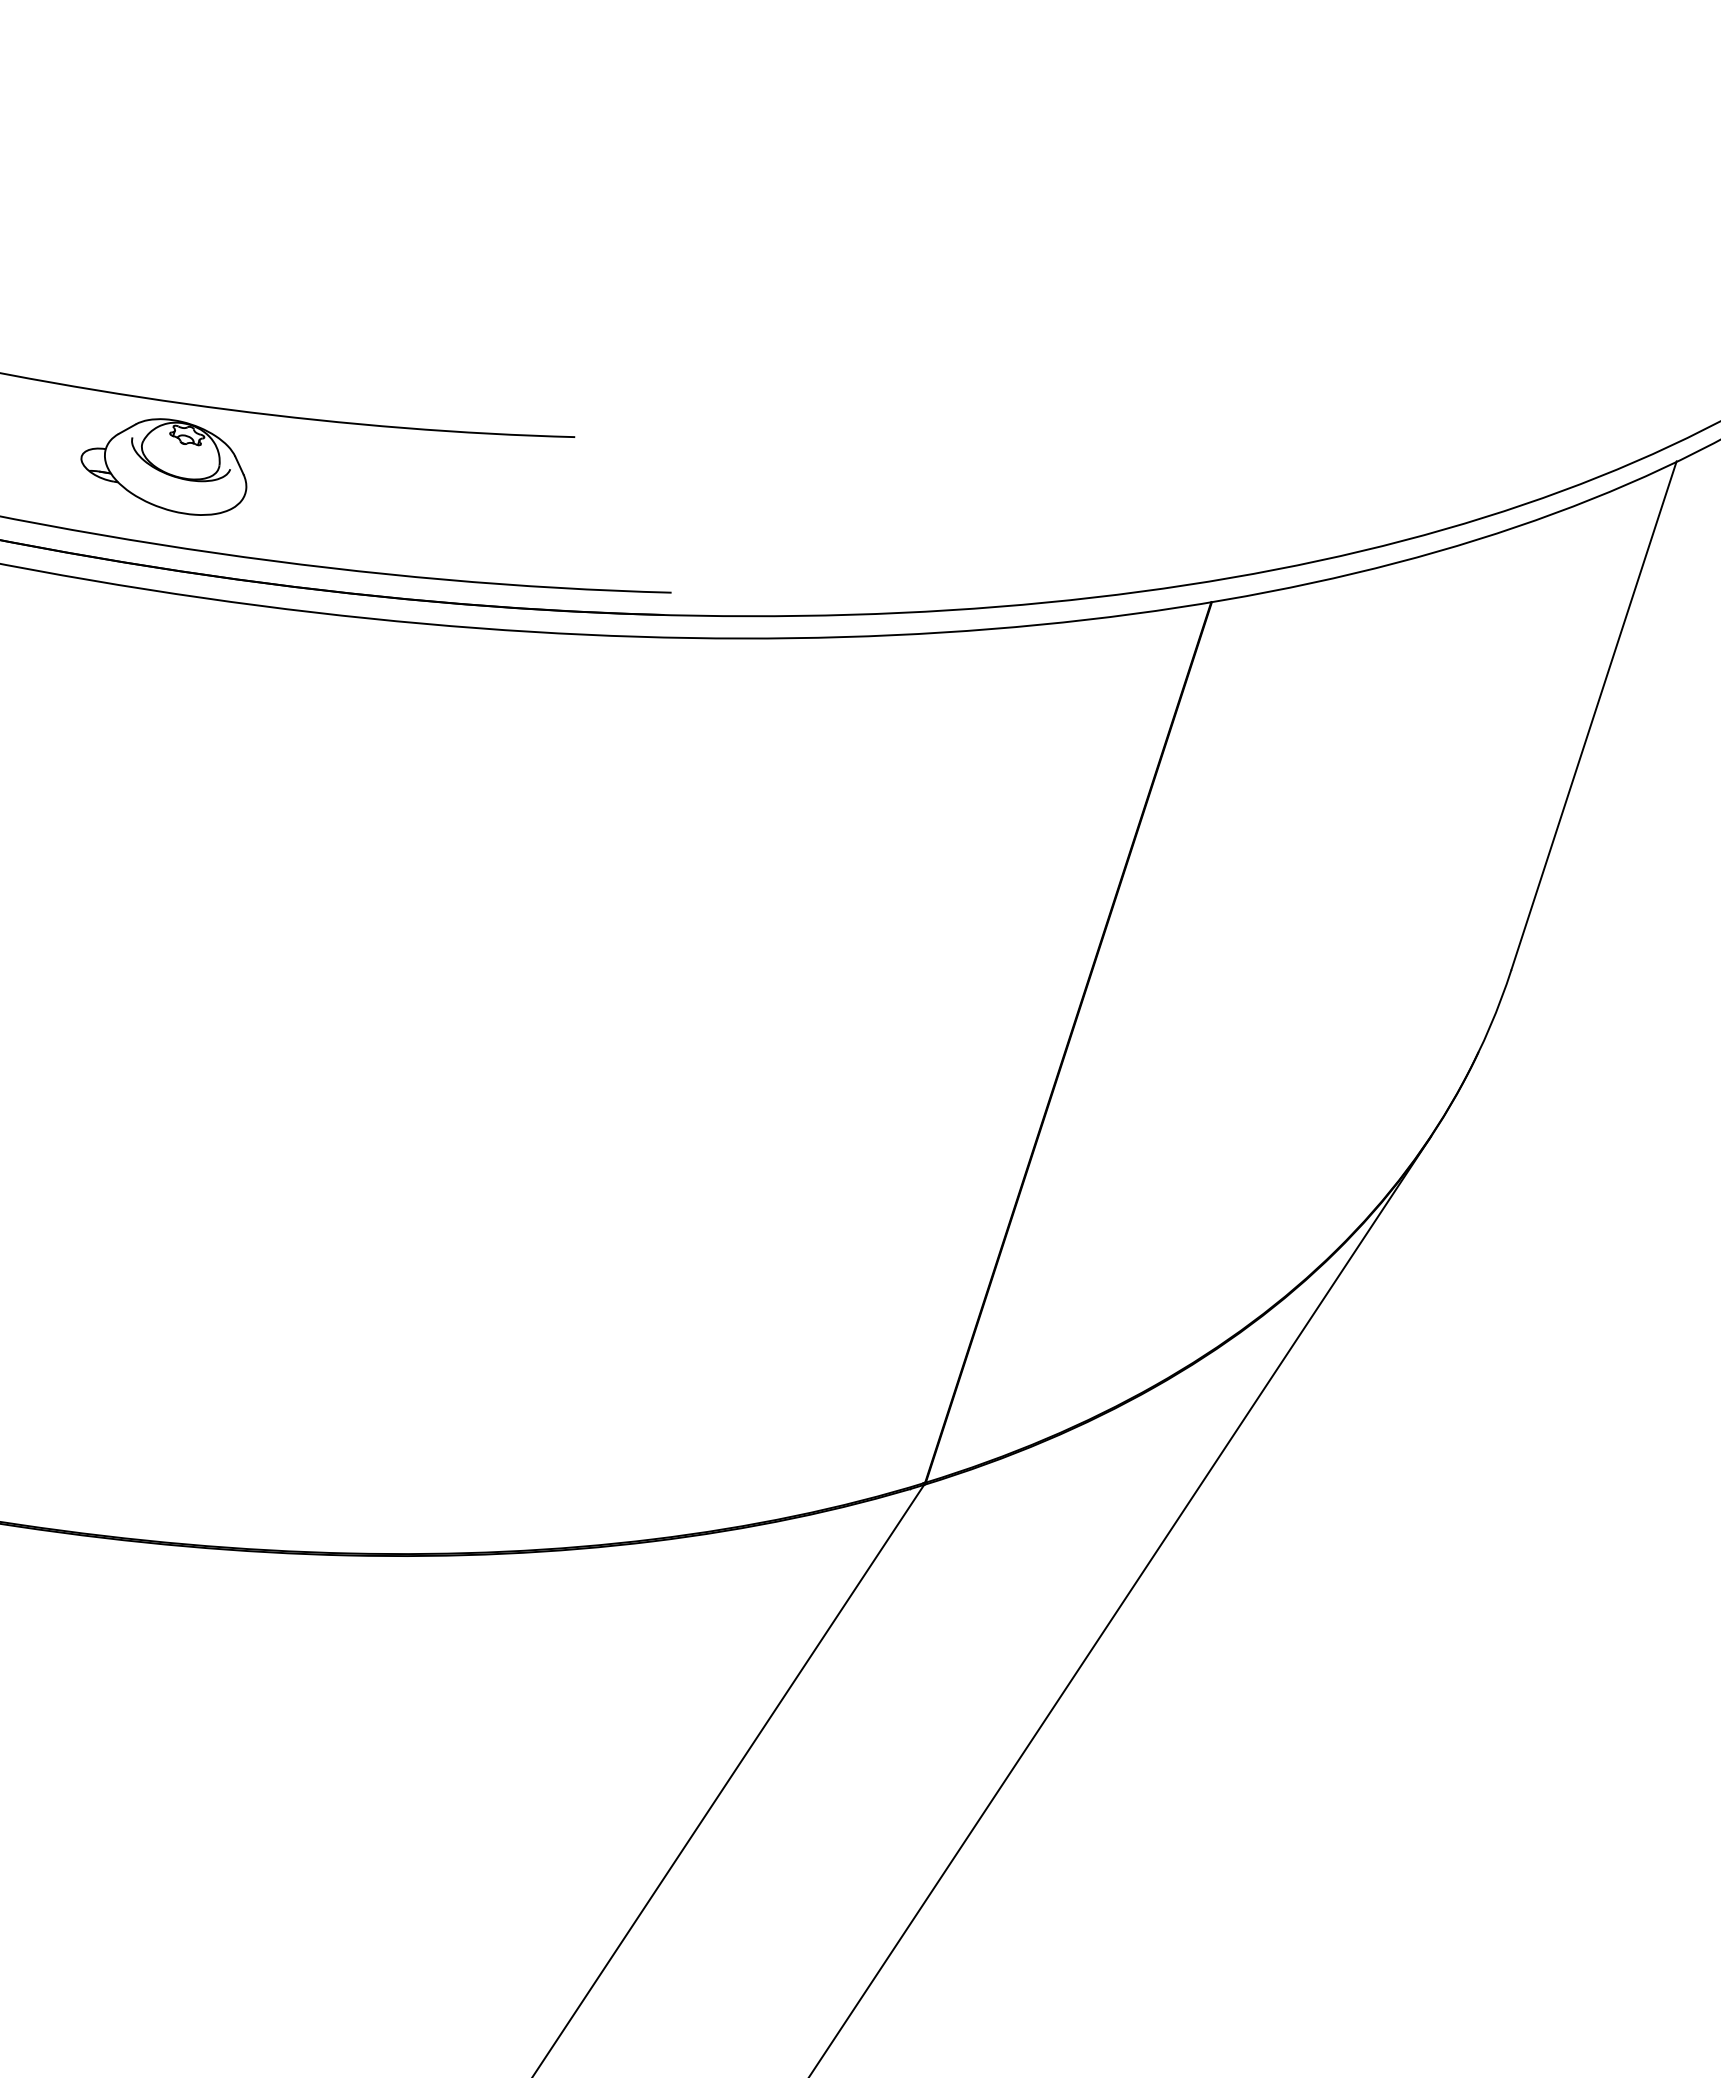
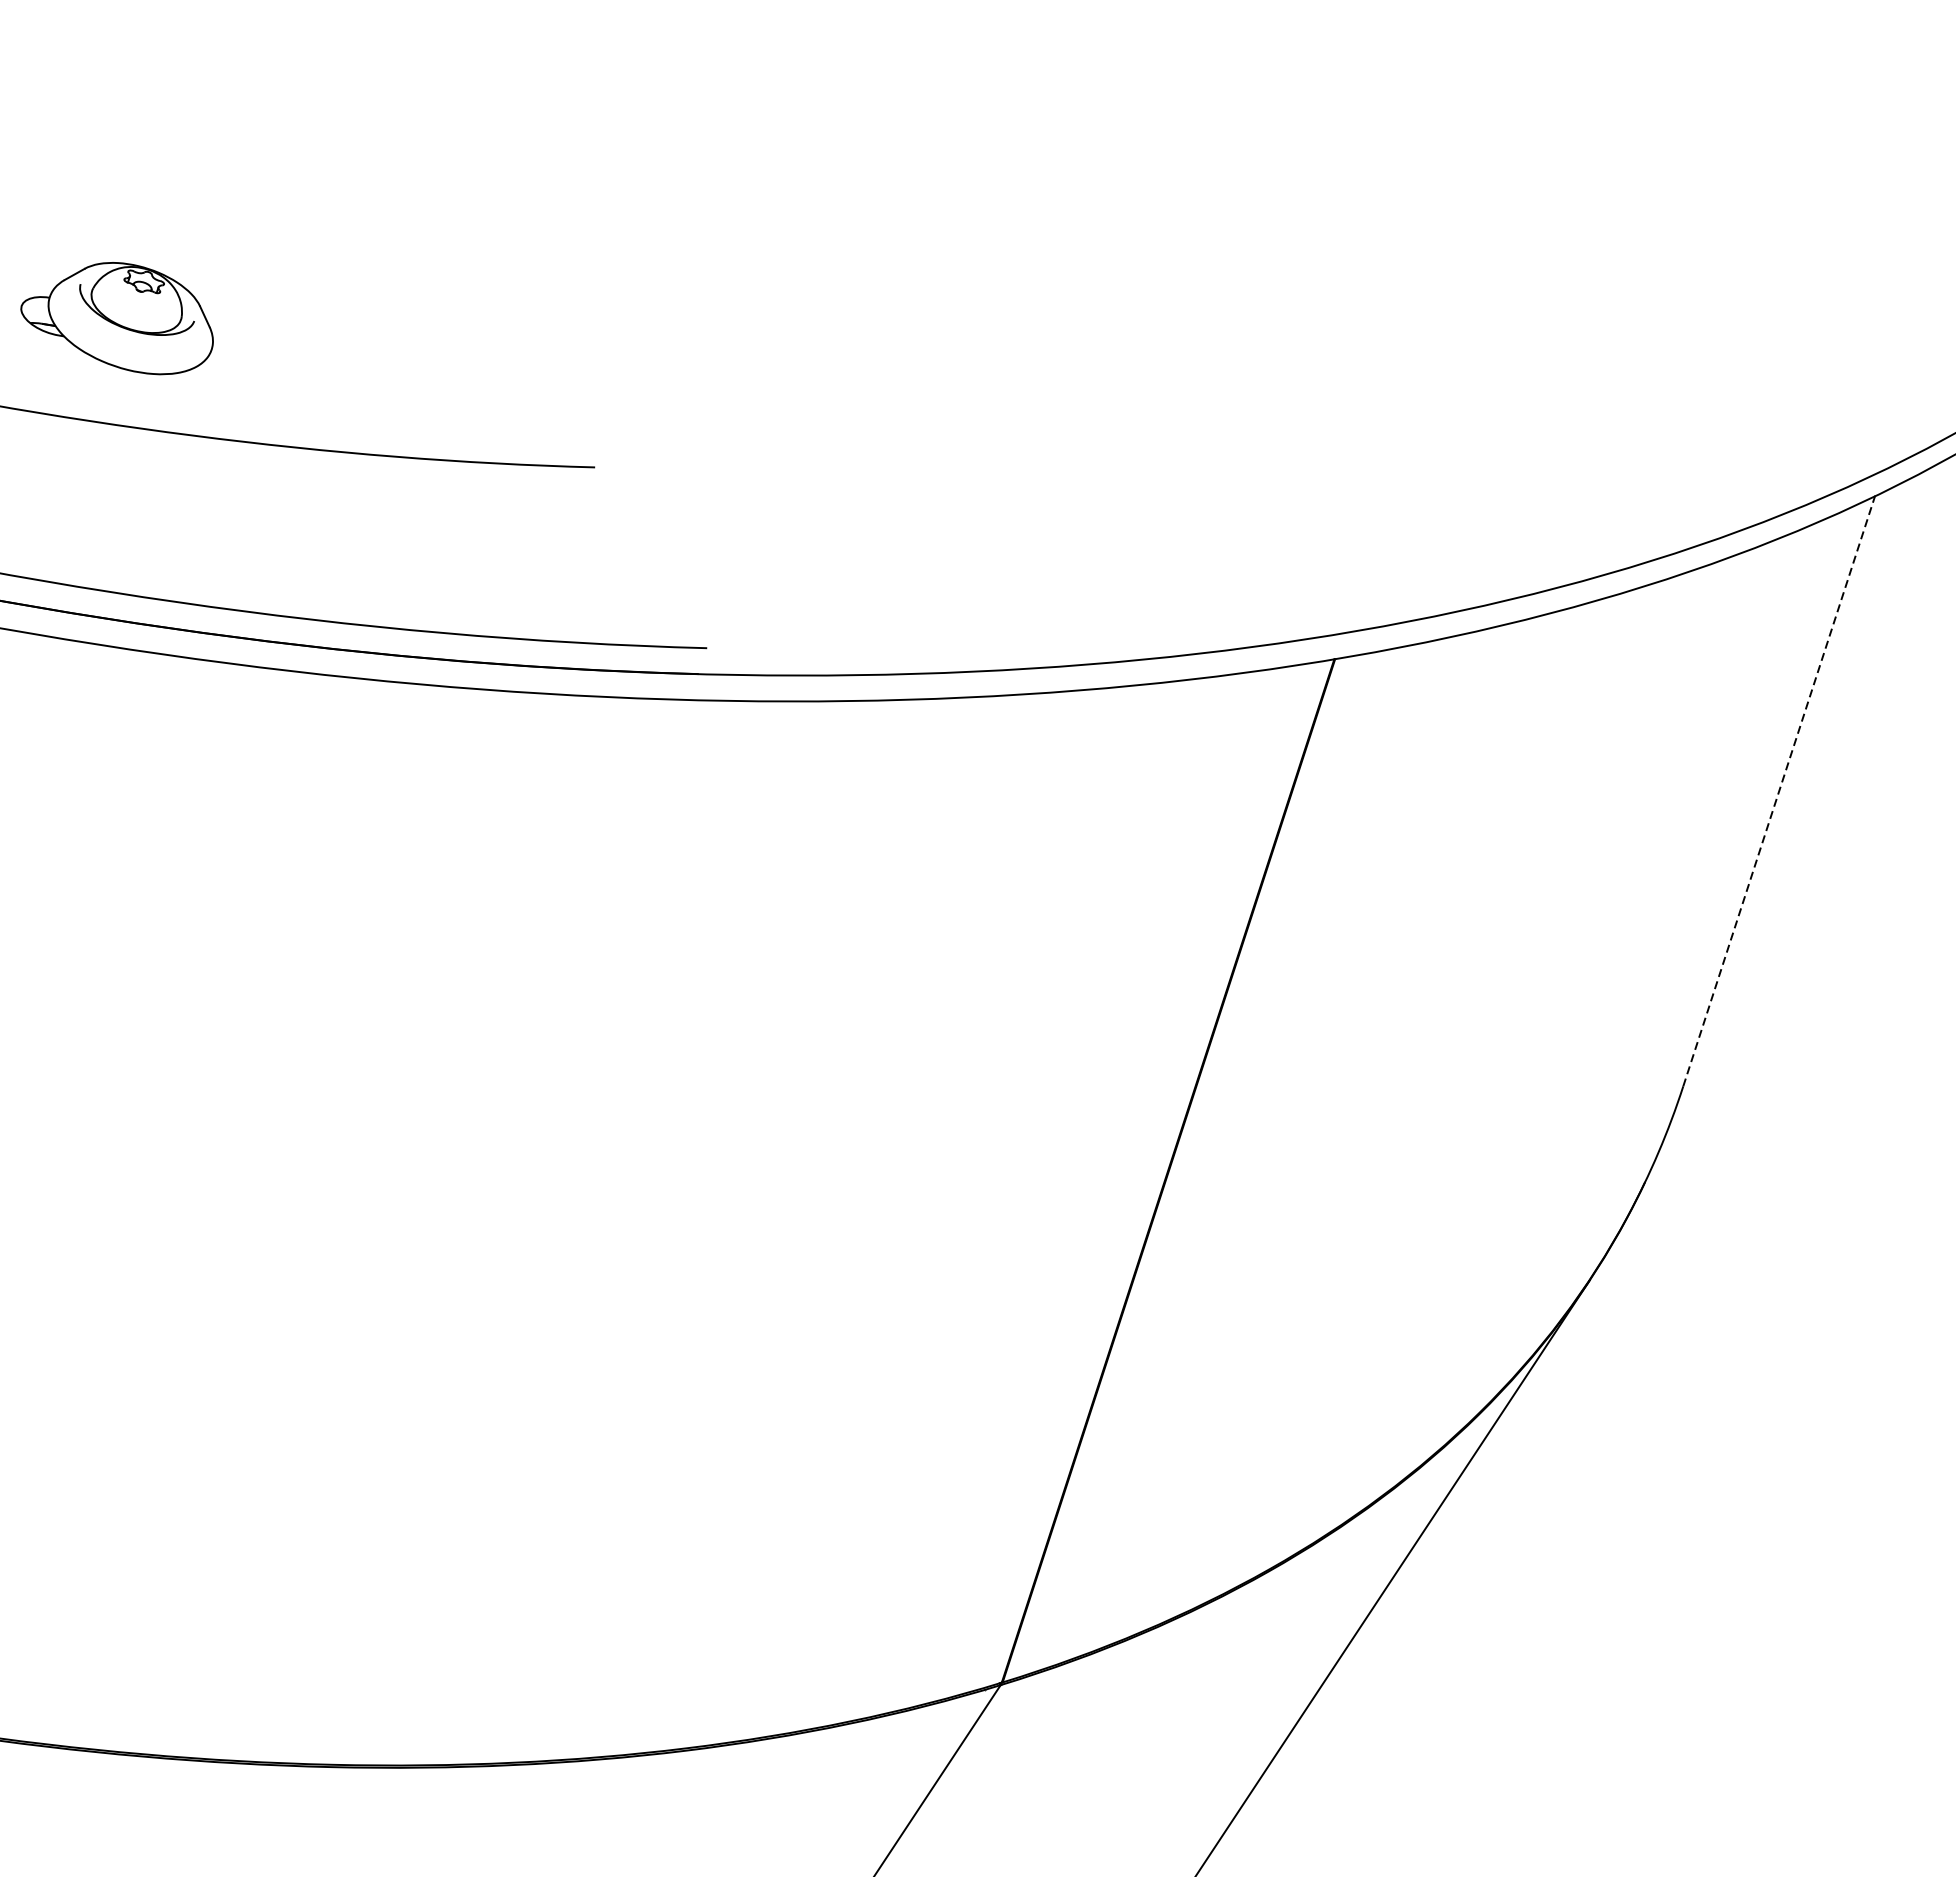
part: (163, 466) -> (116, 317), moved
line: (1594, 715) -> (1779, 790), solid -> dashed

